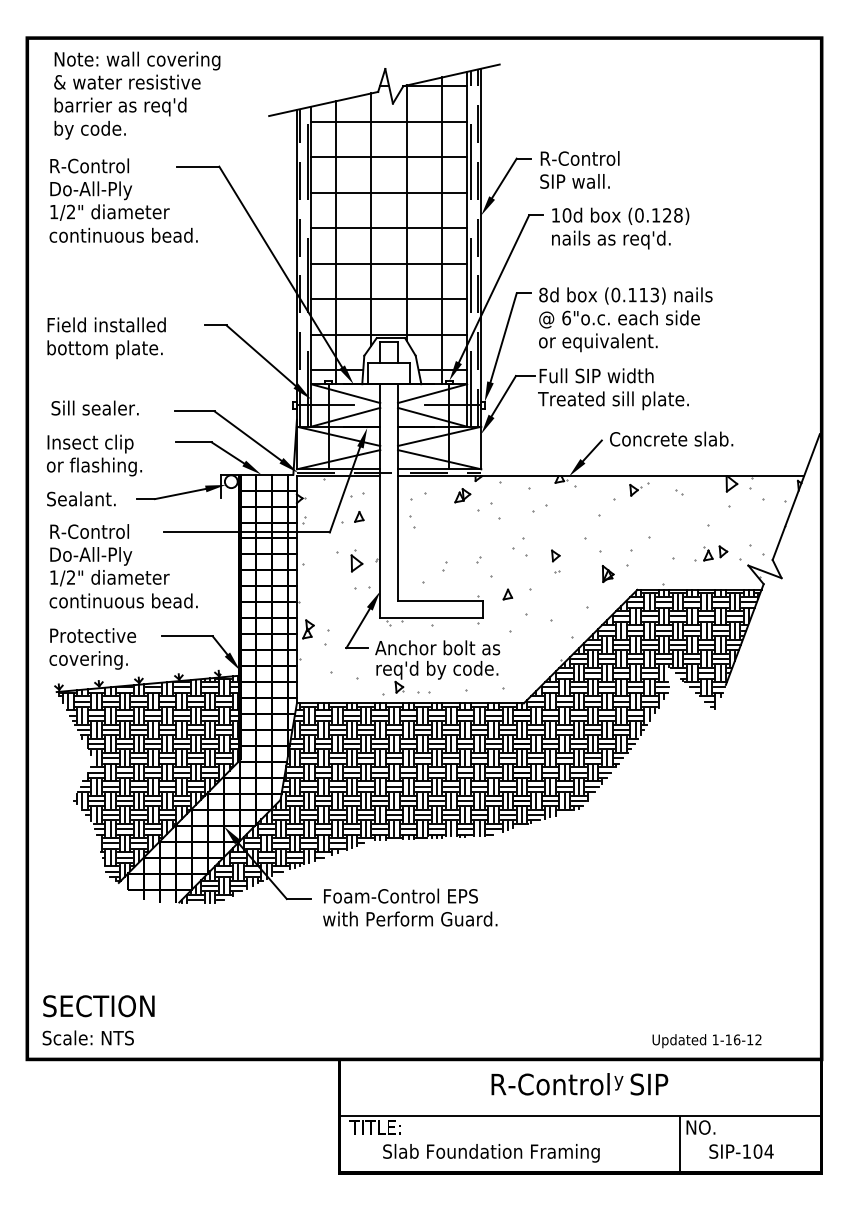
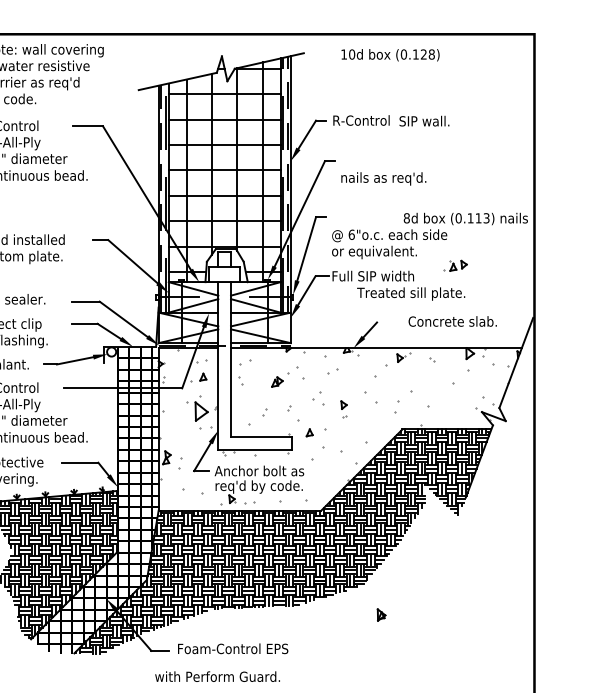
text: (574, 181) -> (424, 121), moved
text: (620, 215) -> (390, 54), moved
text: (625, 295) -> (465, 218), moved
text: (613, 400) -> (411, 293), moved
text: (671, 438) -> (452, 321), moved
part: (462, 495) -> (277, 381), moved
part: (711, 553) -> (455, 265), moved
part: (356, 560) -> (201, 408), size x1.6
part: (607, 573) -> (381, 614), moved
text: (410, 918) -> (217, 676), moved

